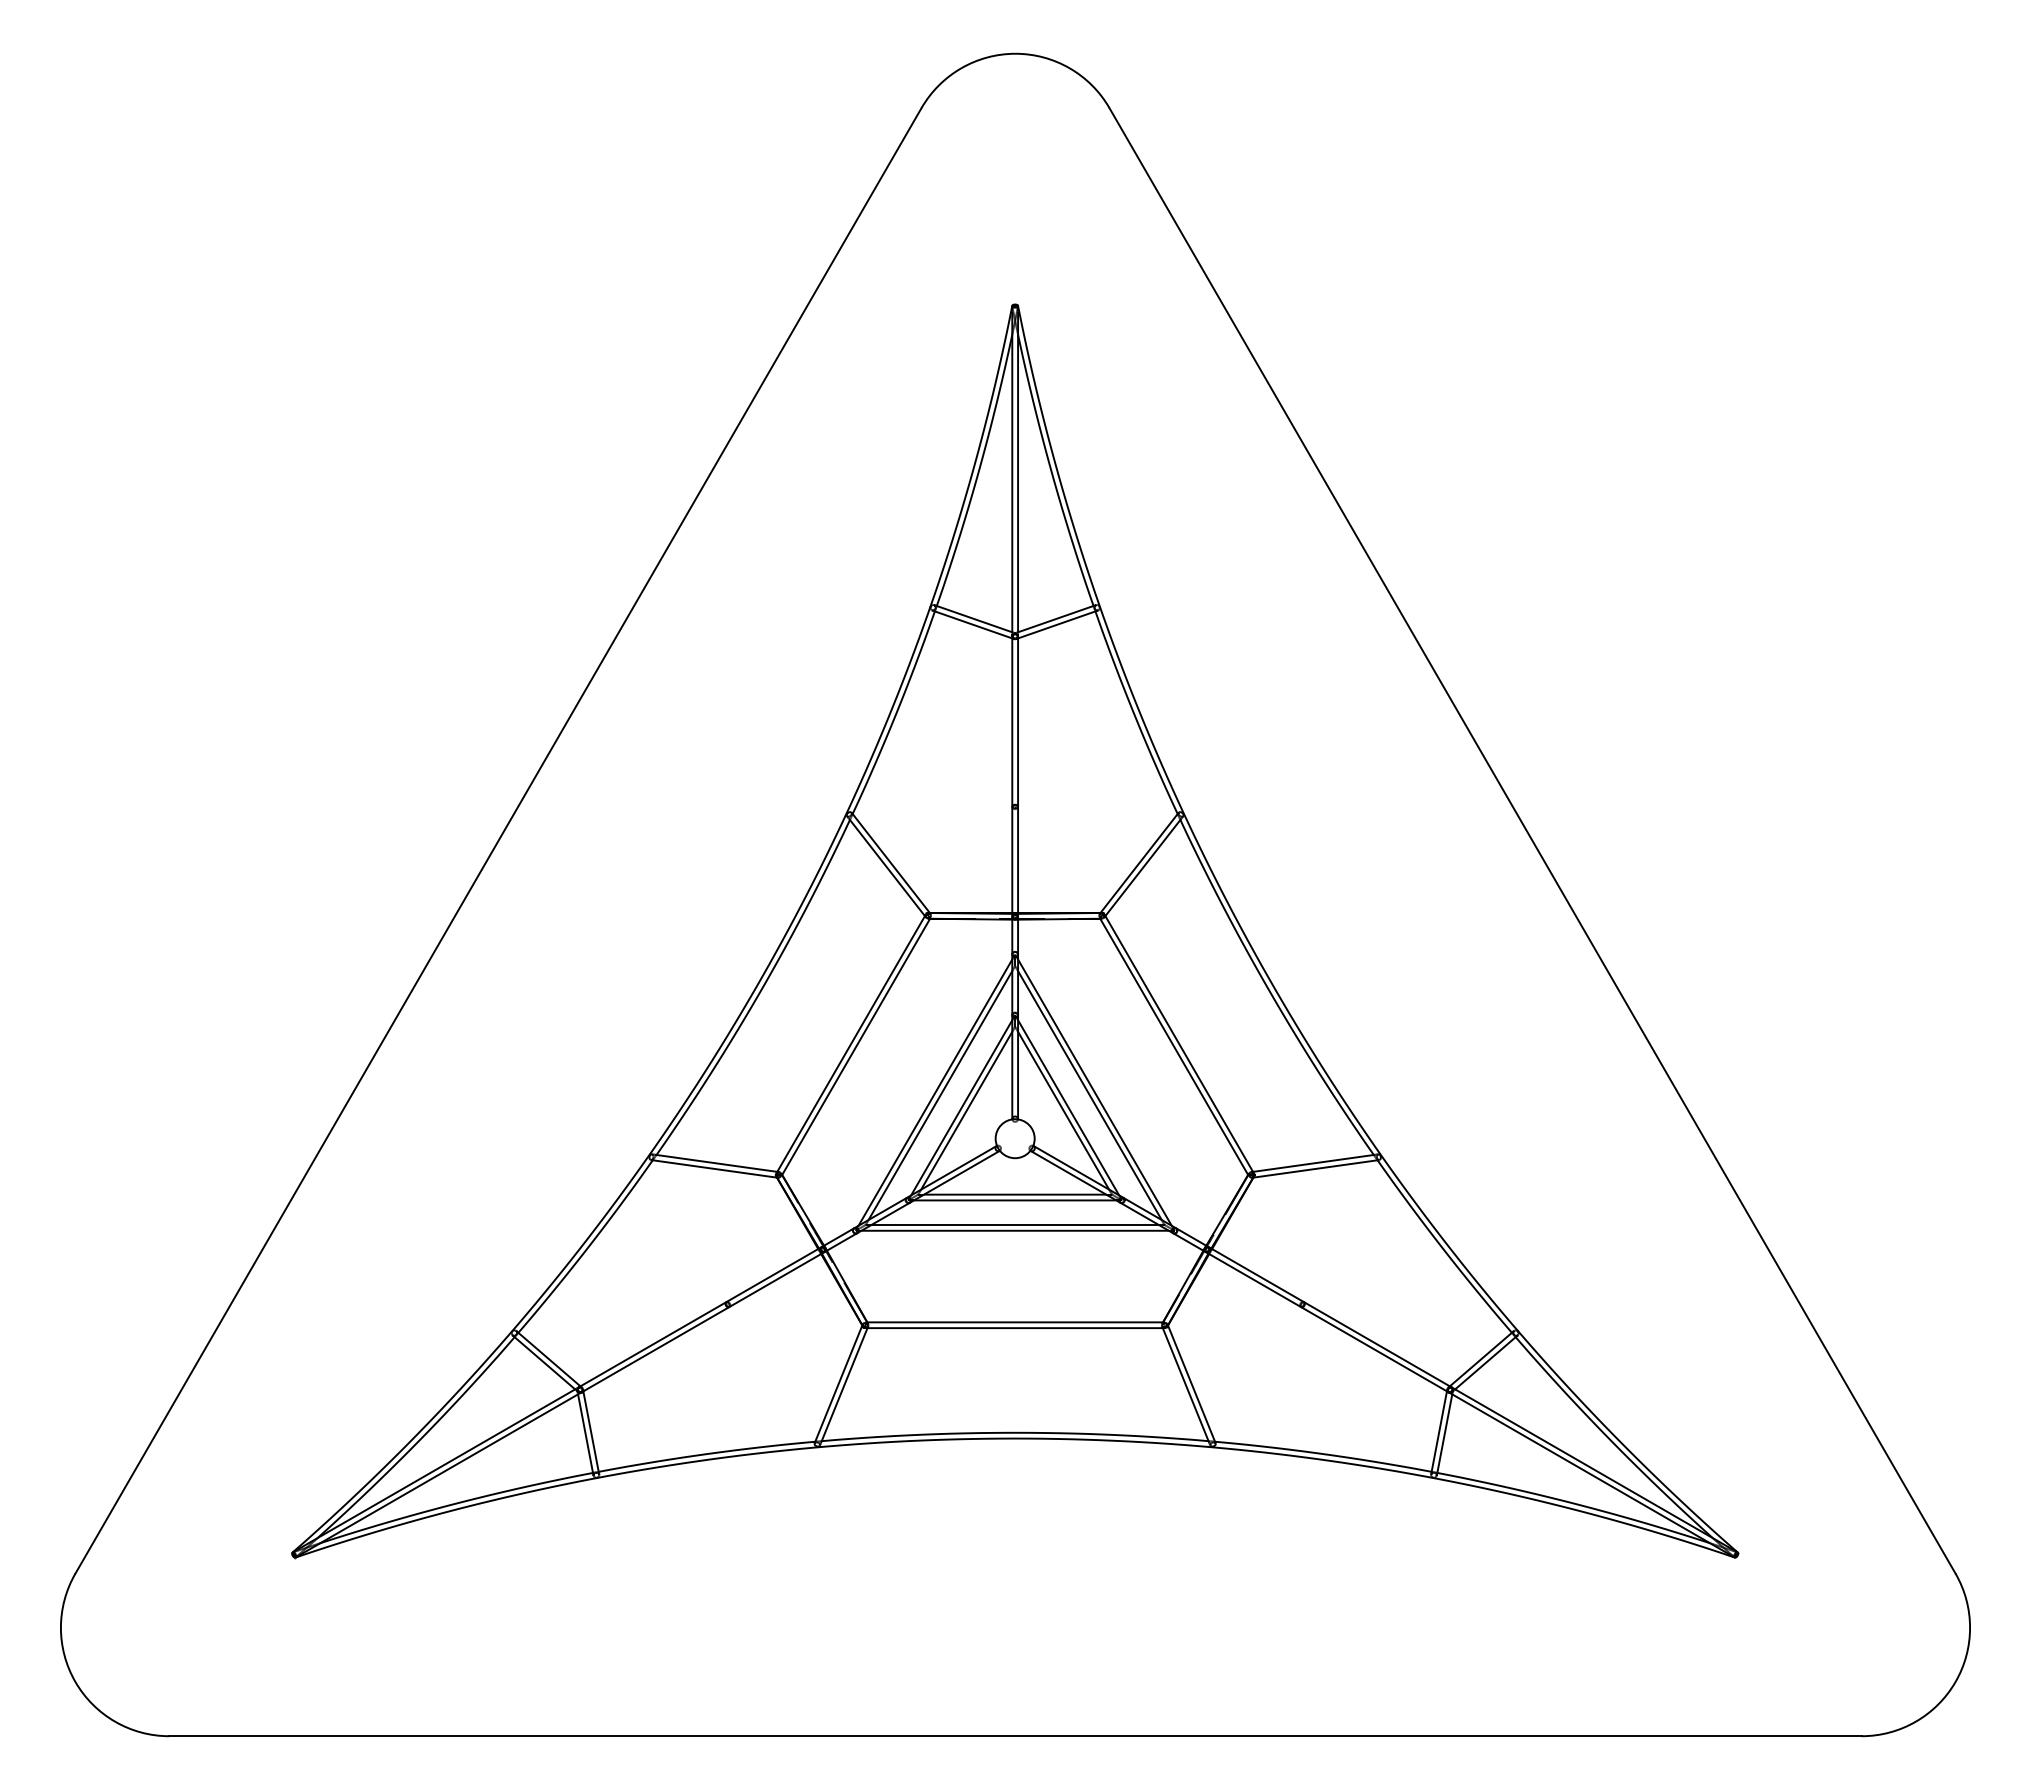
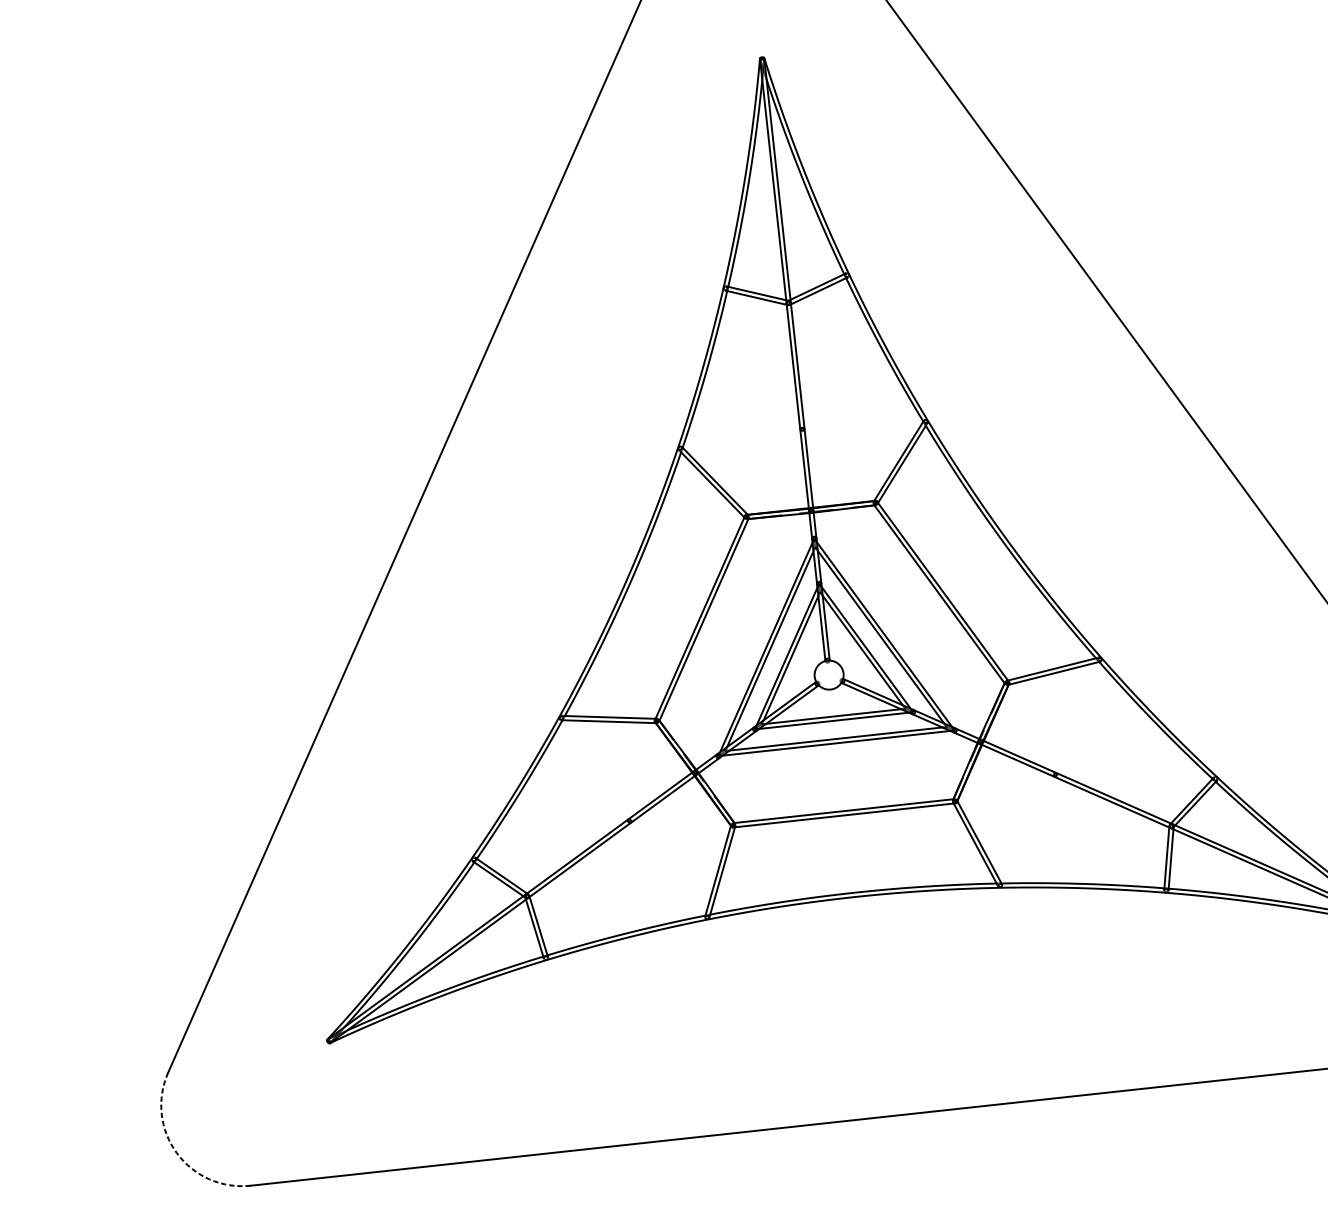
arc: (75, 1682) -> (176, 1153), solid -> dashed

